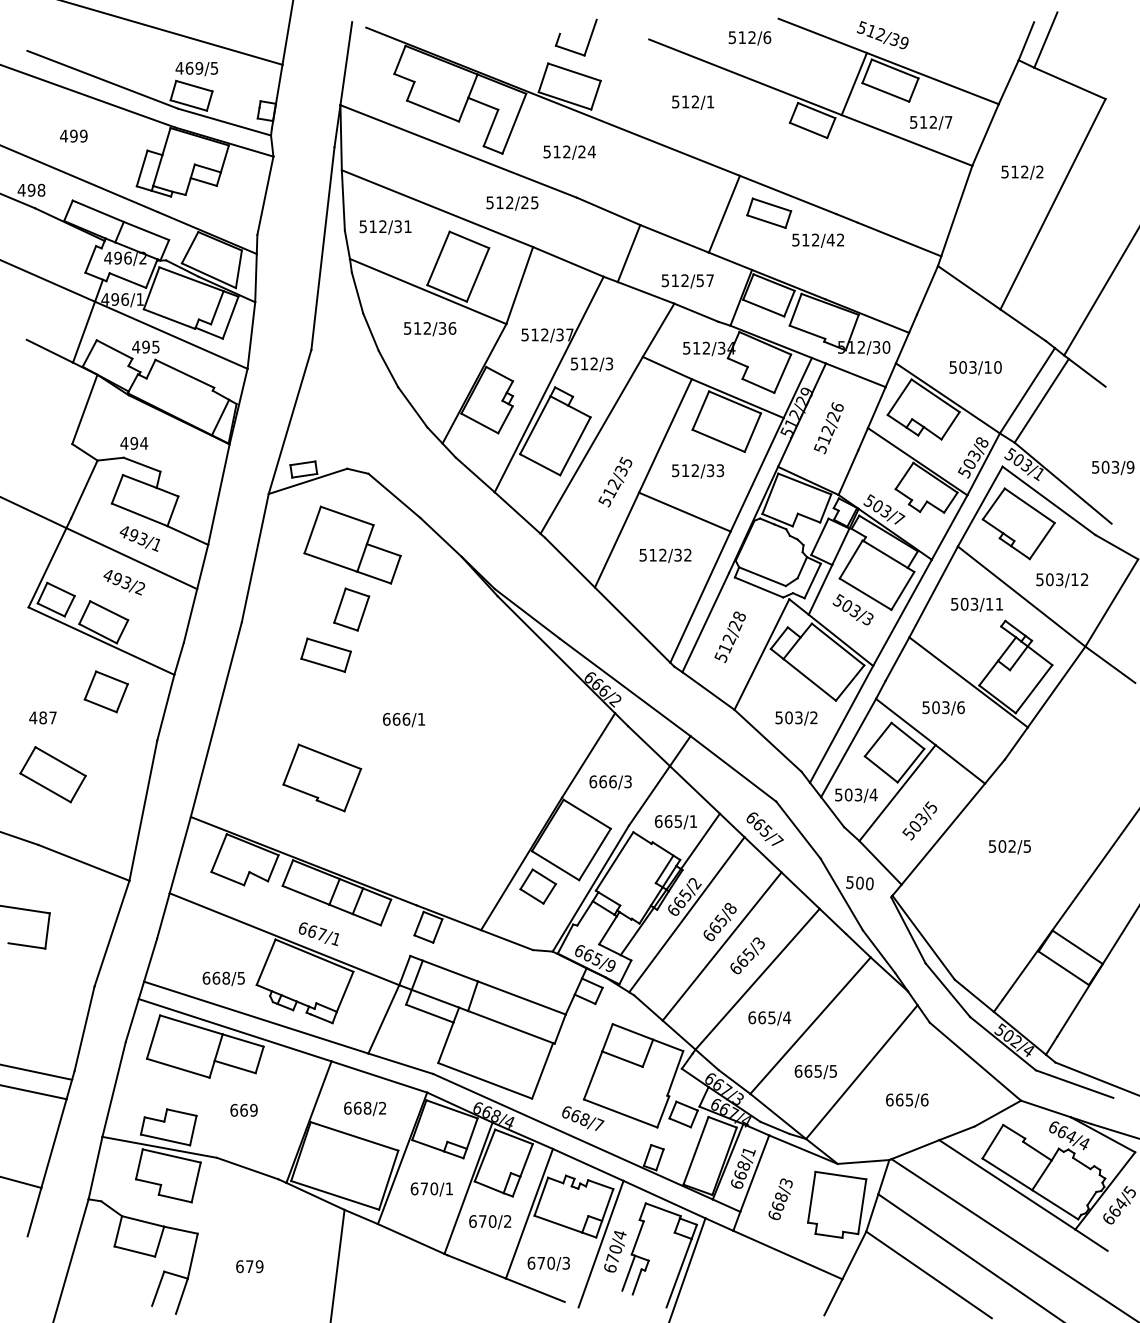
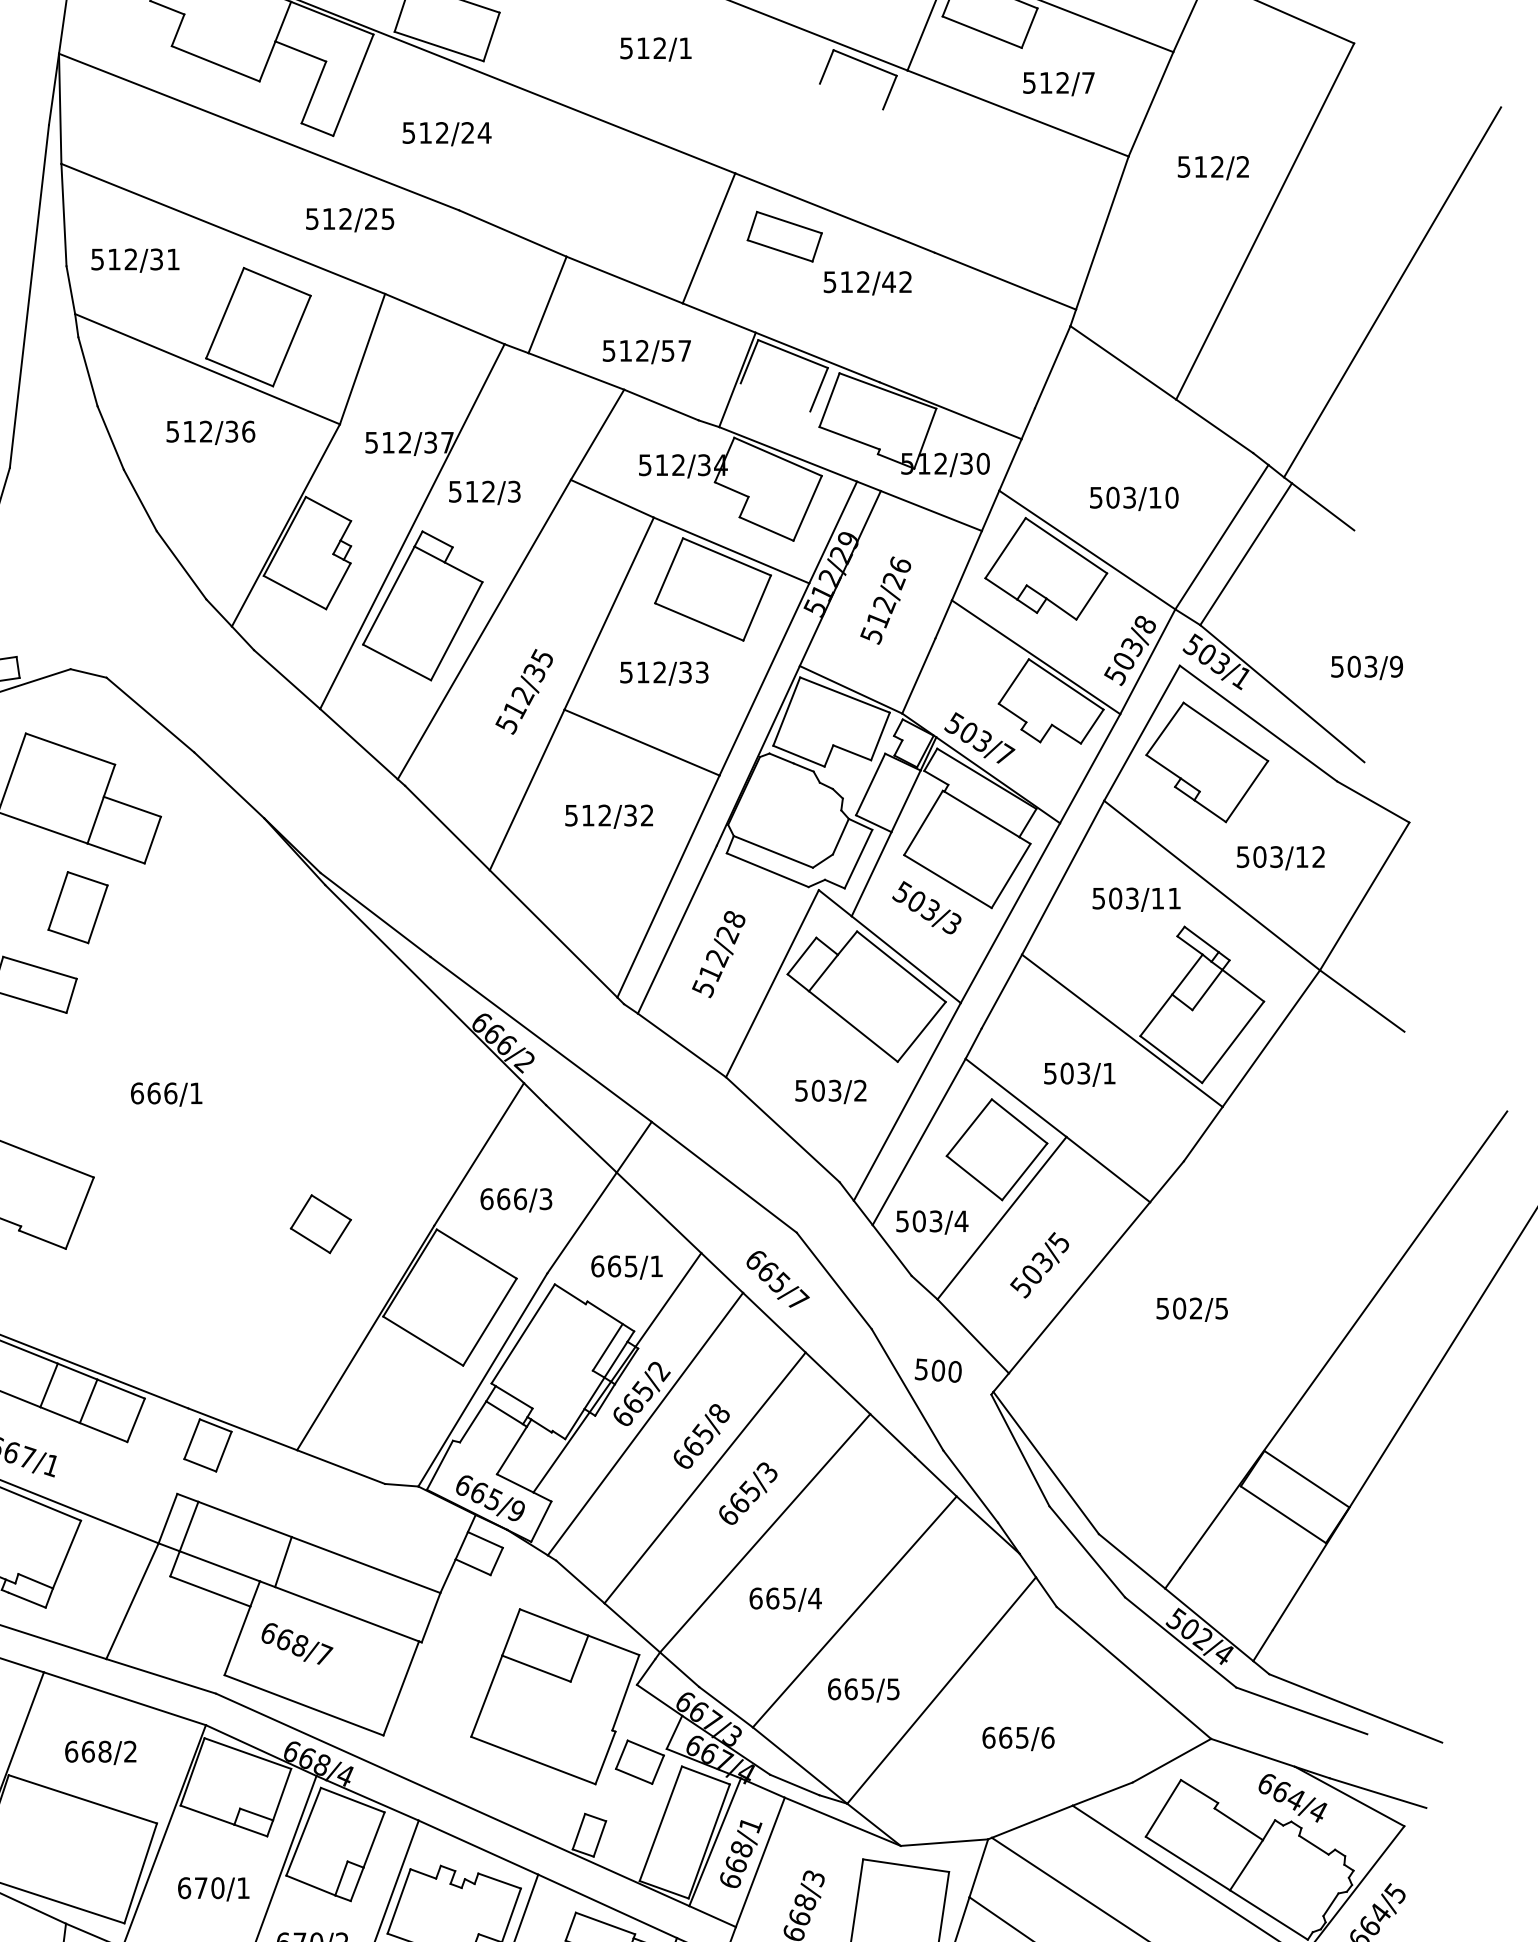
line: (808, 130) -> (851, 96), removed
line: (763, 307) -> (775, 396), removed
text: (960, 707) -> (1108, 1073), 503/6 -> 503/1
part: (537, 886) -> (319, 1223), moved
text: (583, 1118) -> (297, 1643), moved

